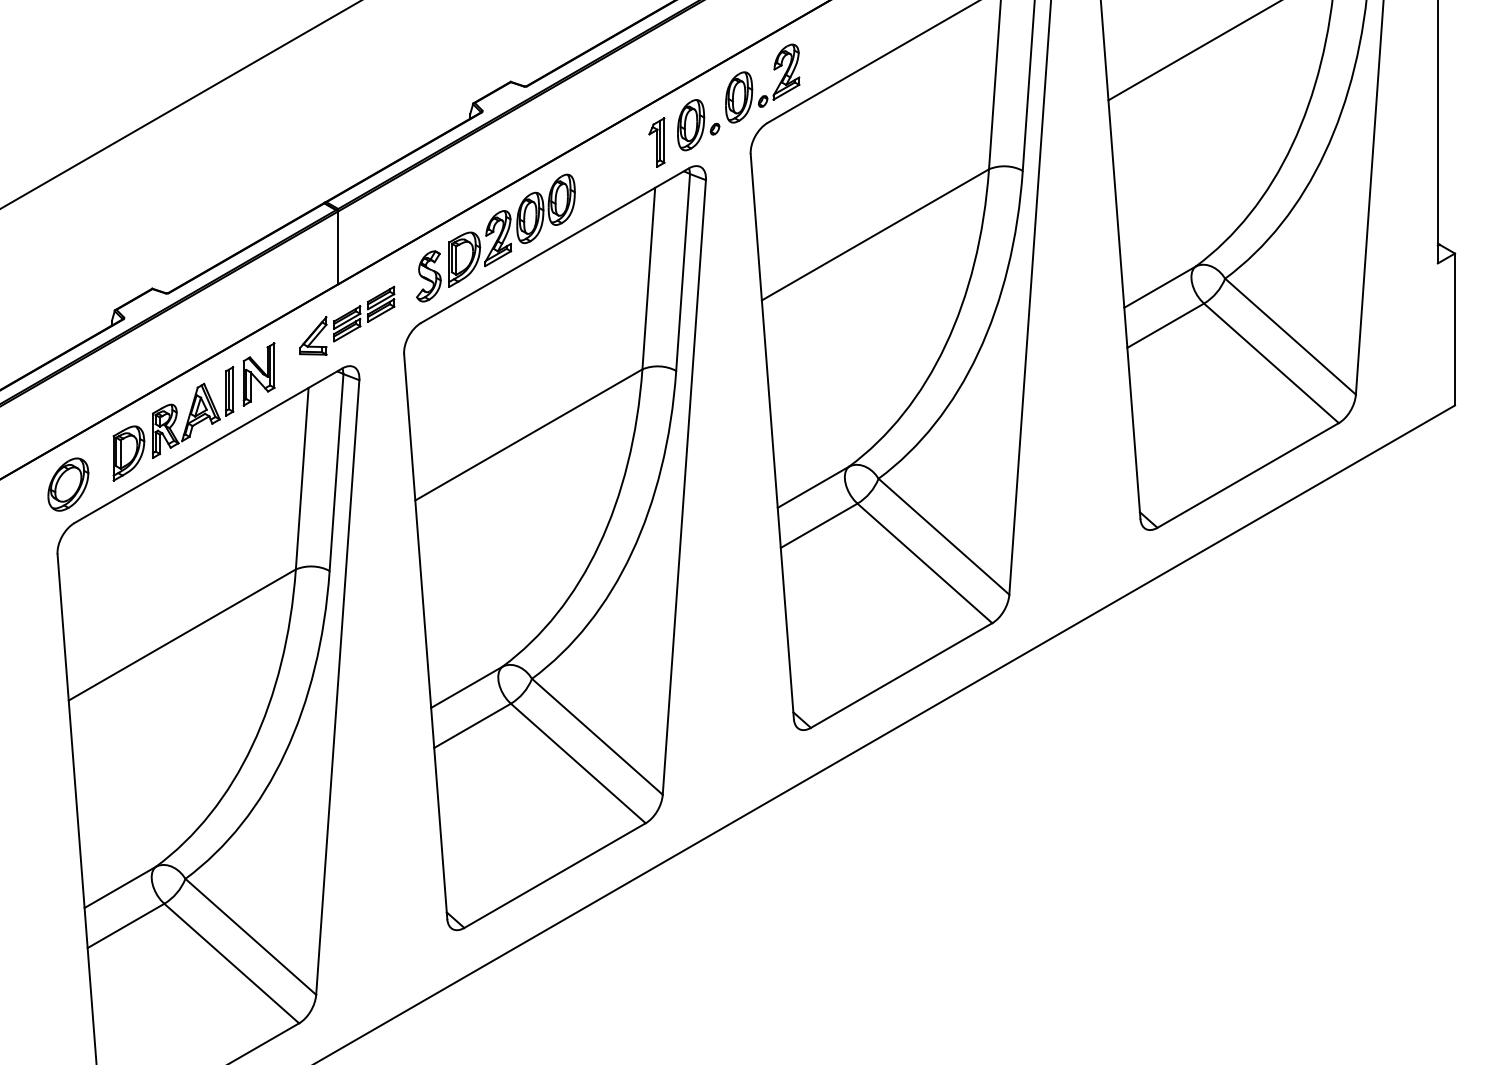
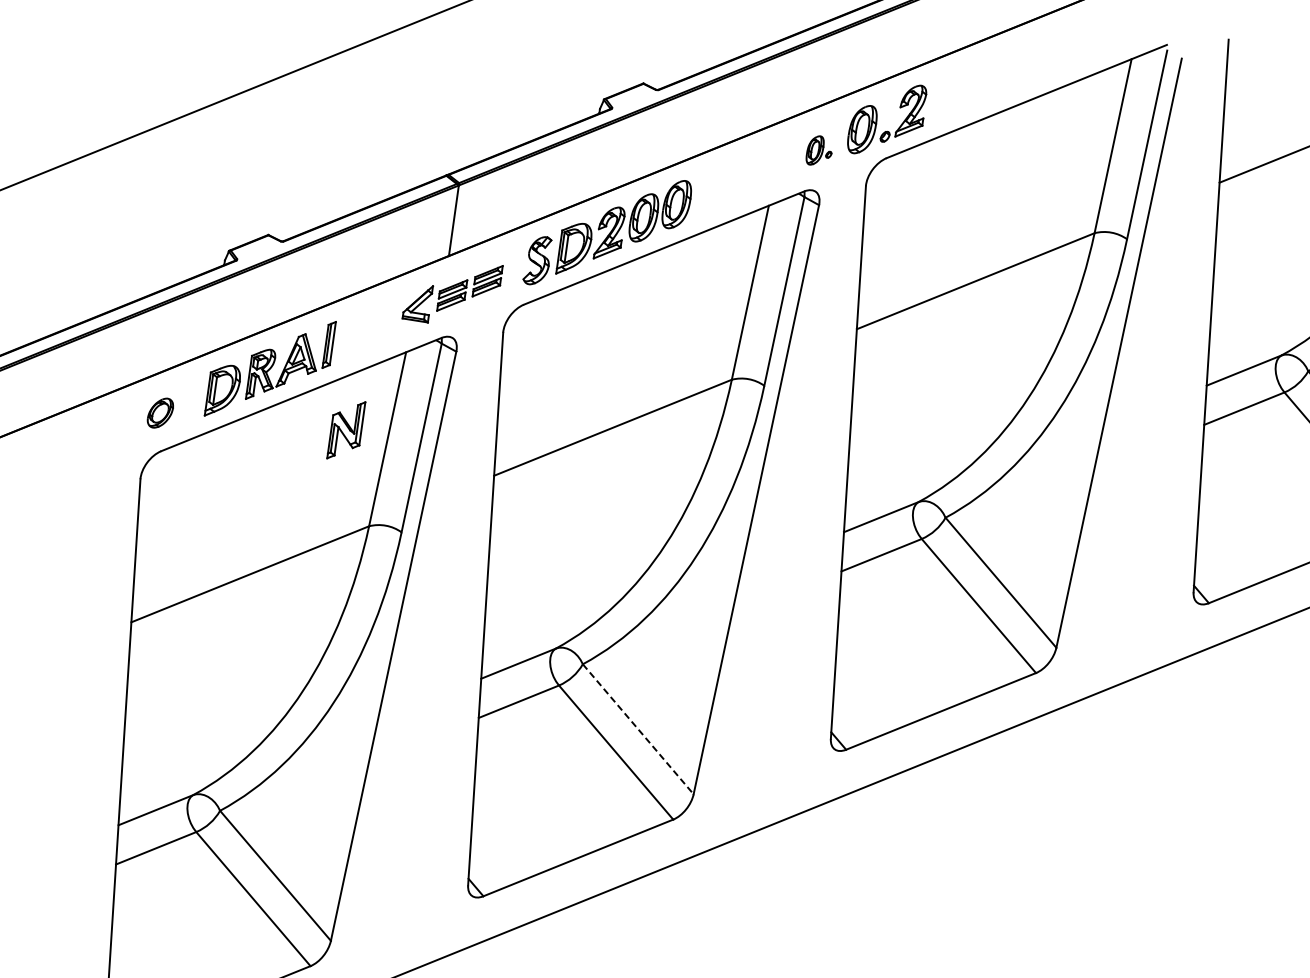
part: (698, 125) -> (819, 151), size x0.6
part: (656, 142) -> (776, 162), removed
part: (258, 374) -> (345, 430), moved
part: (68, 484) -> (160, 413), size x0.6
line: (597, 737) -> (638, 730), solid -> dashed

